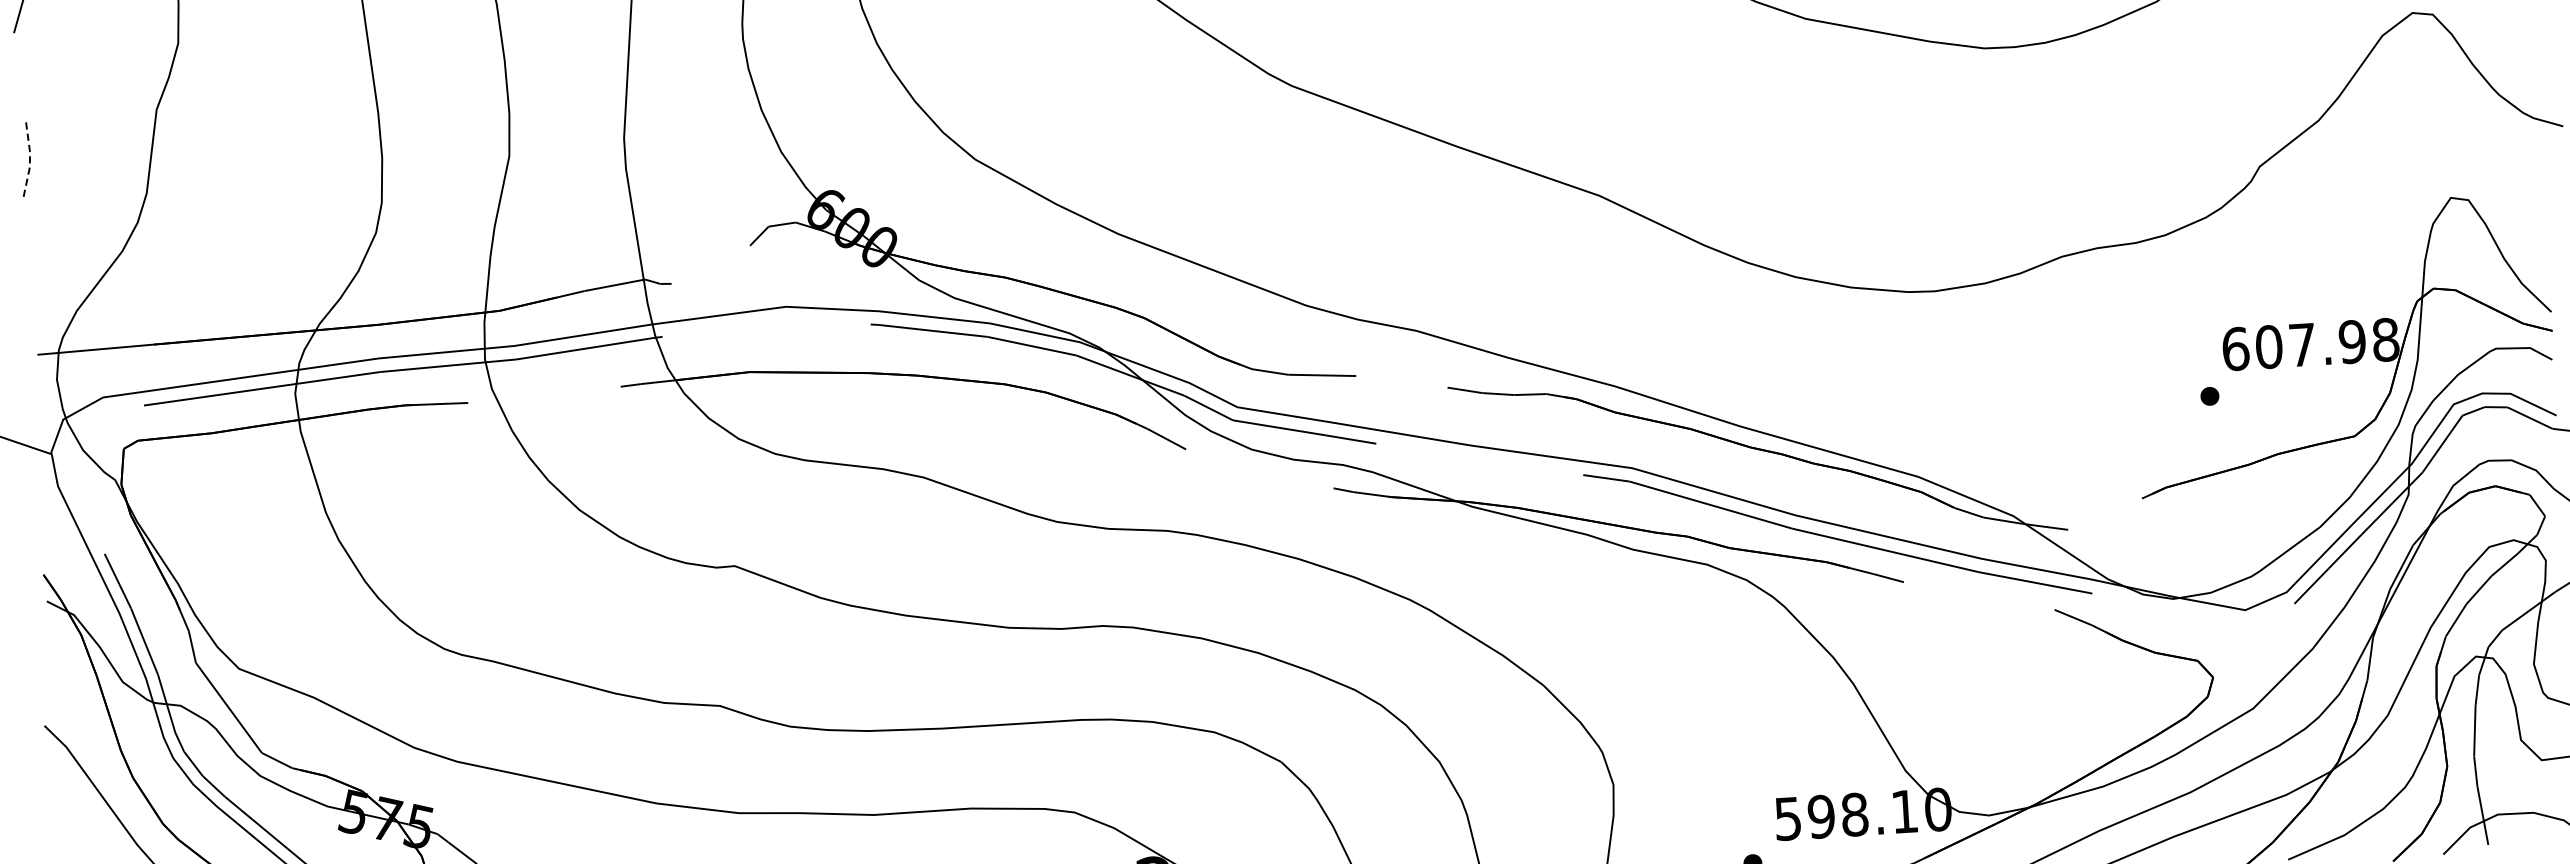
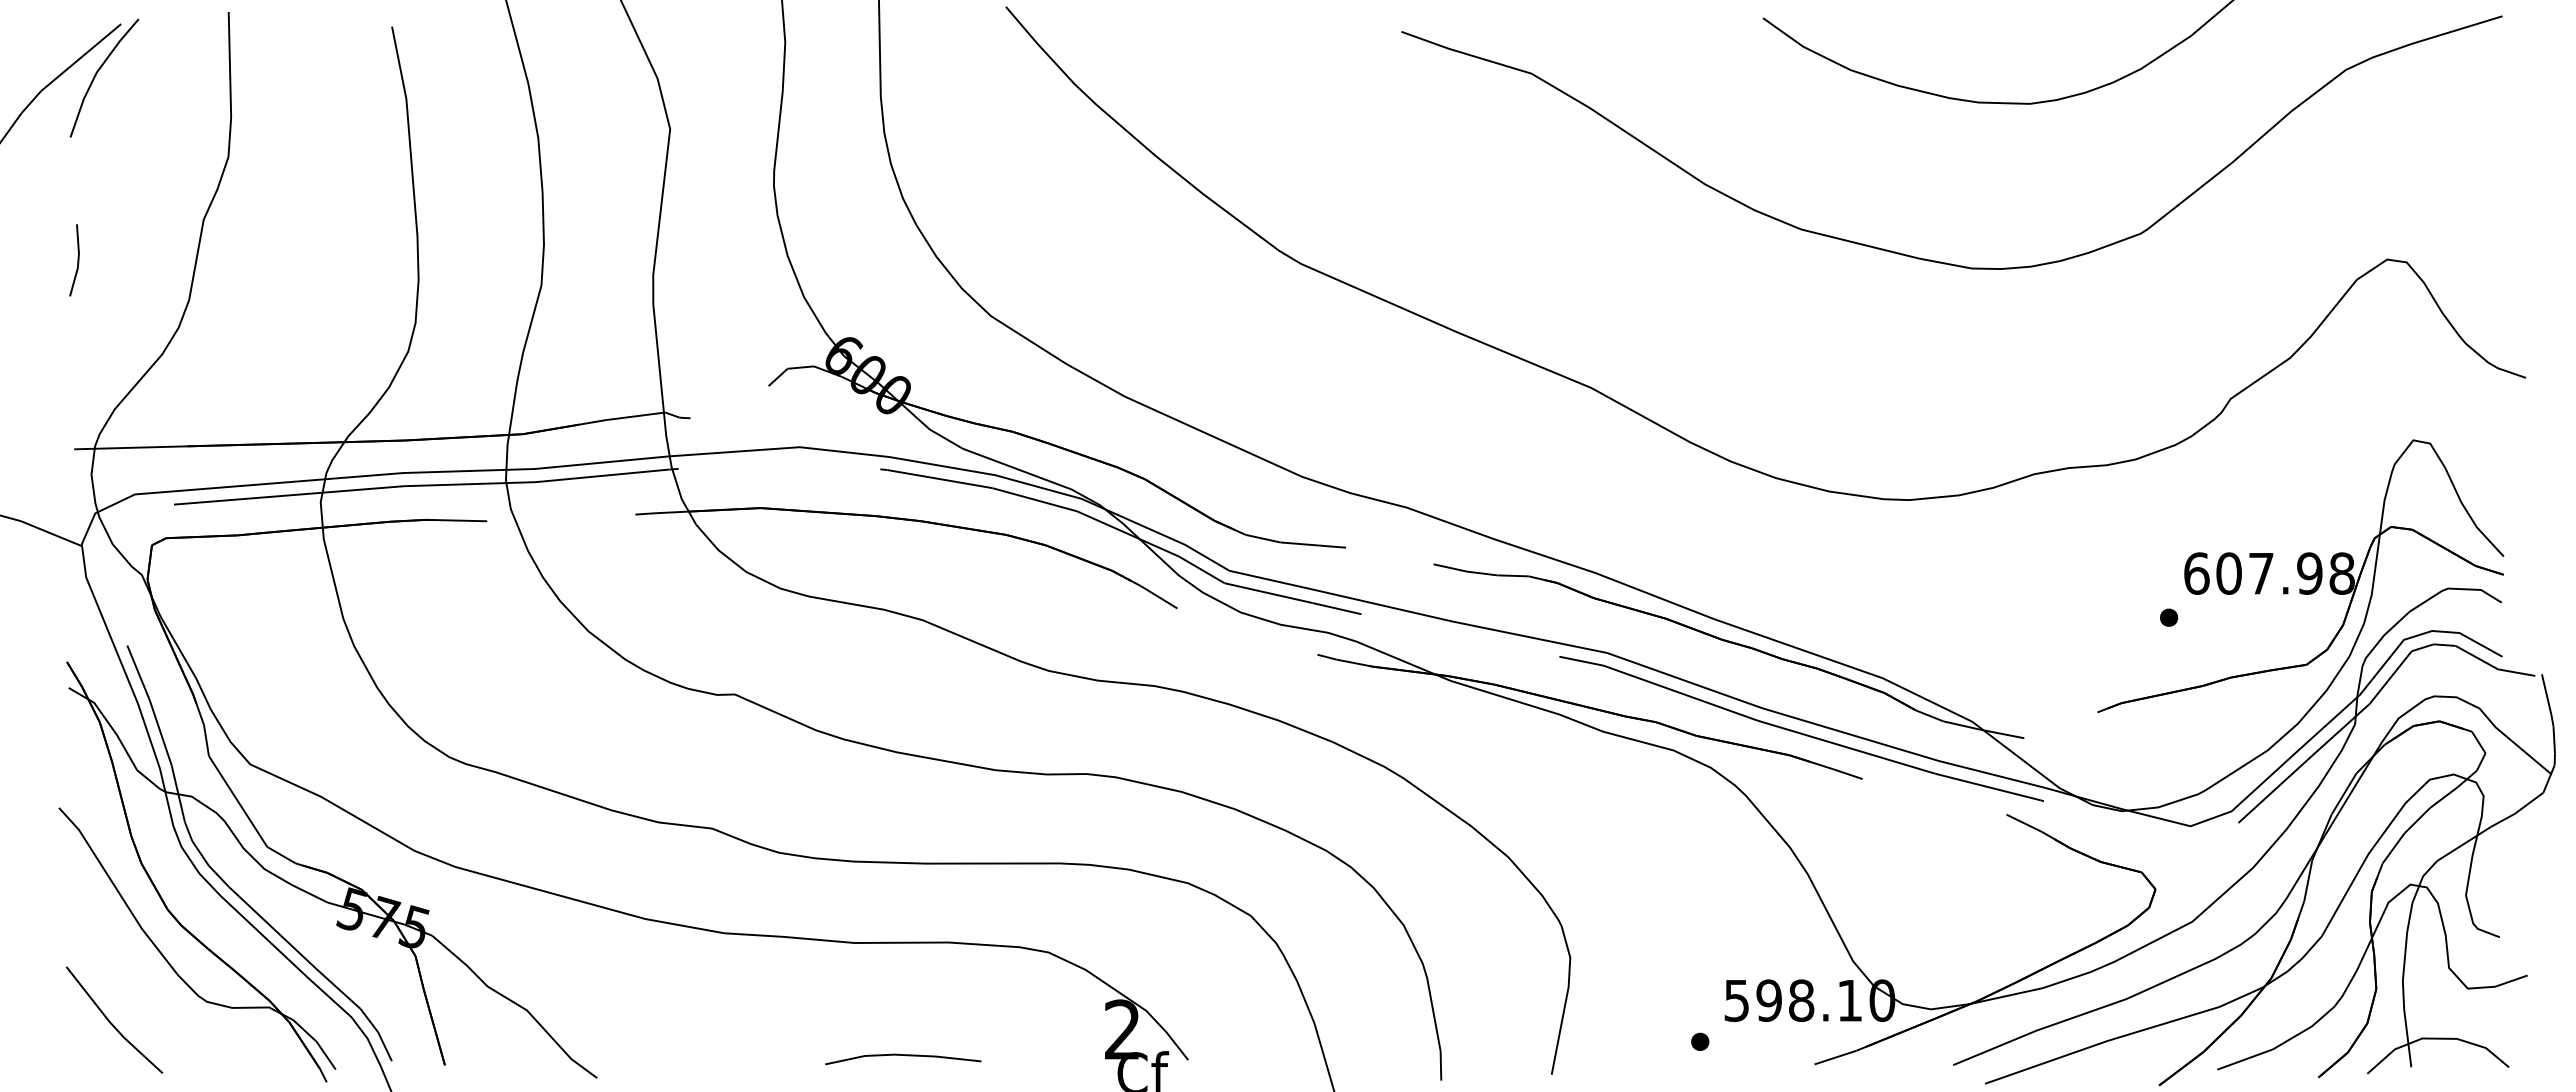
line: (30, 160) -> (78, 261), dashed -> solid

